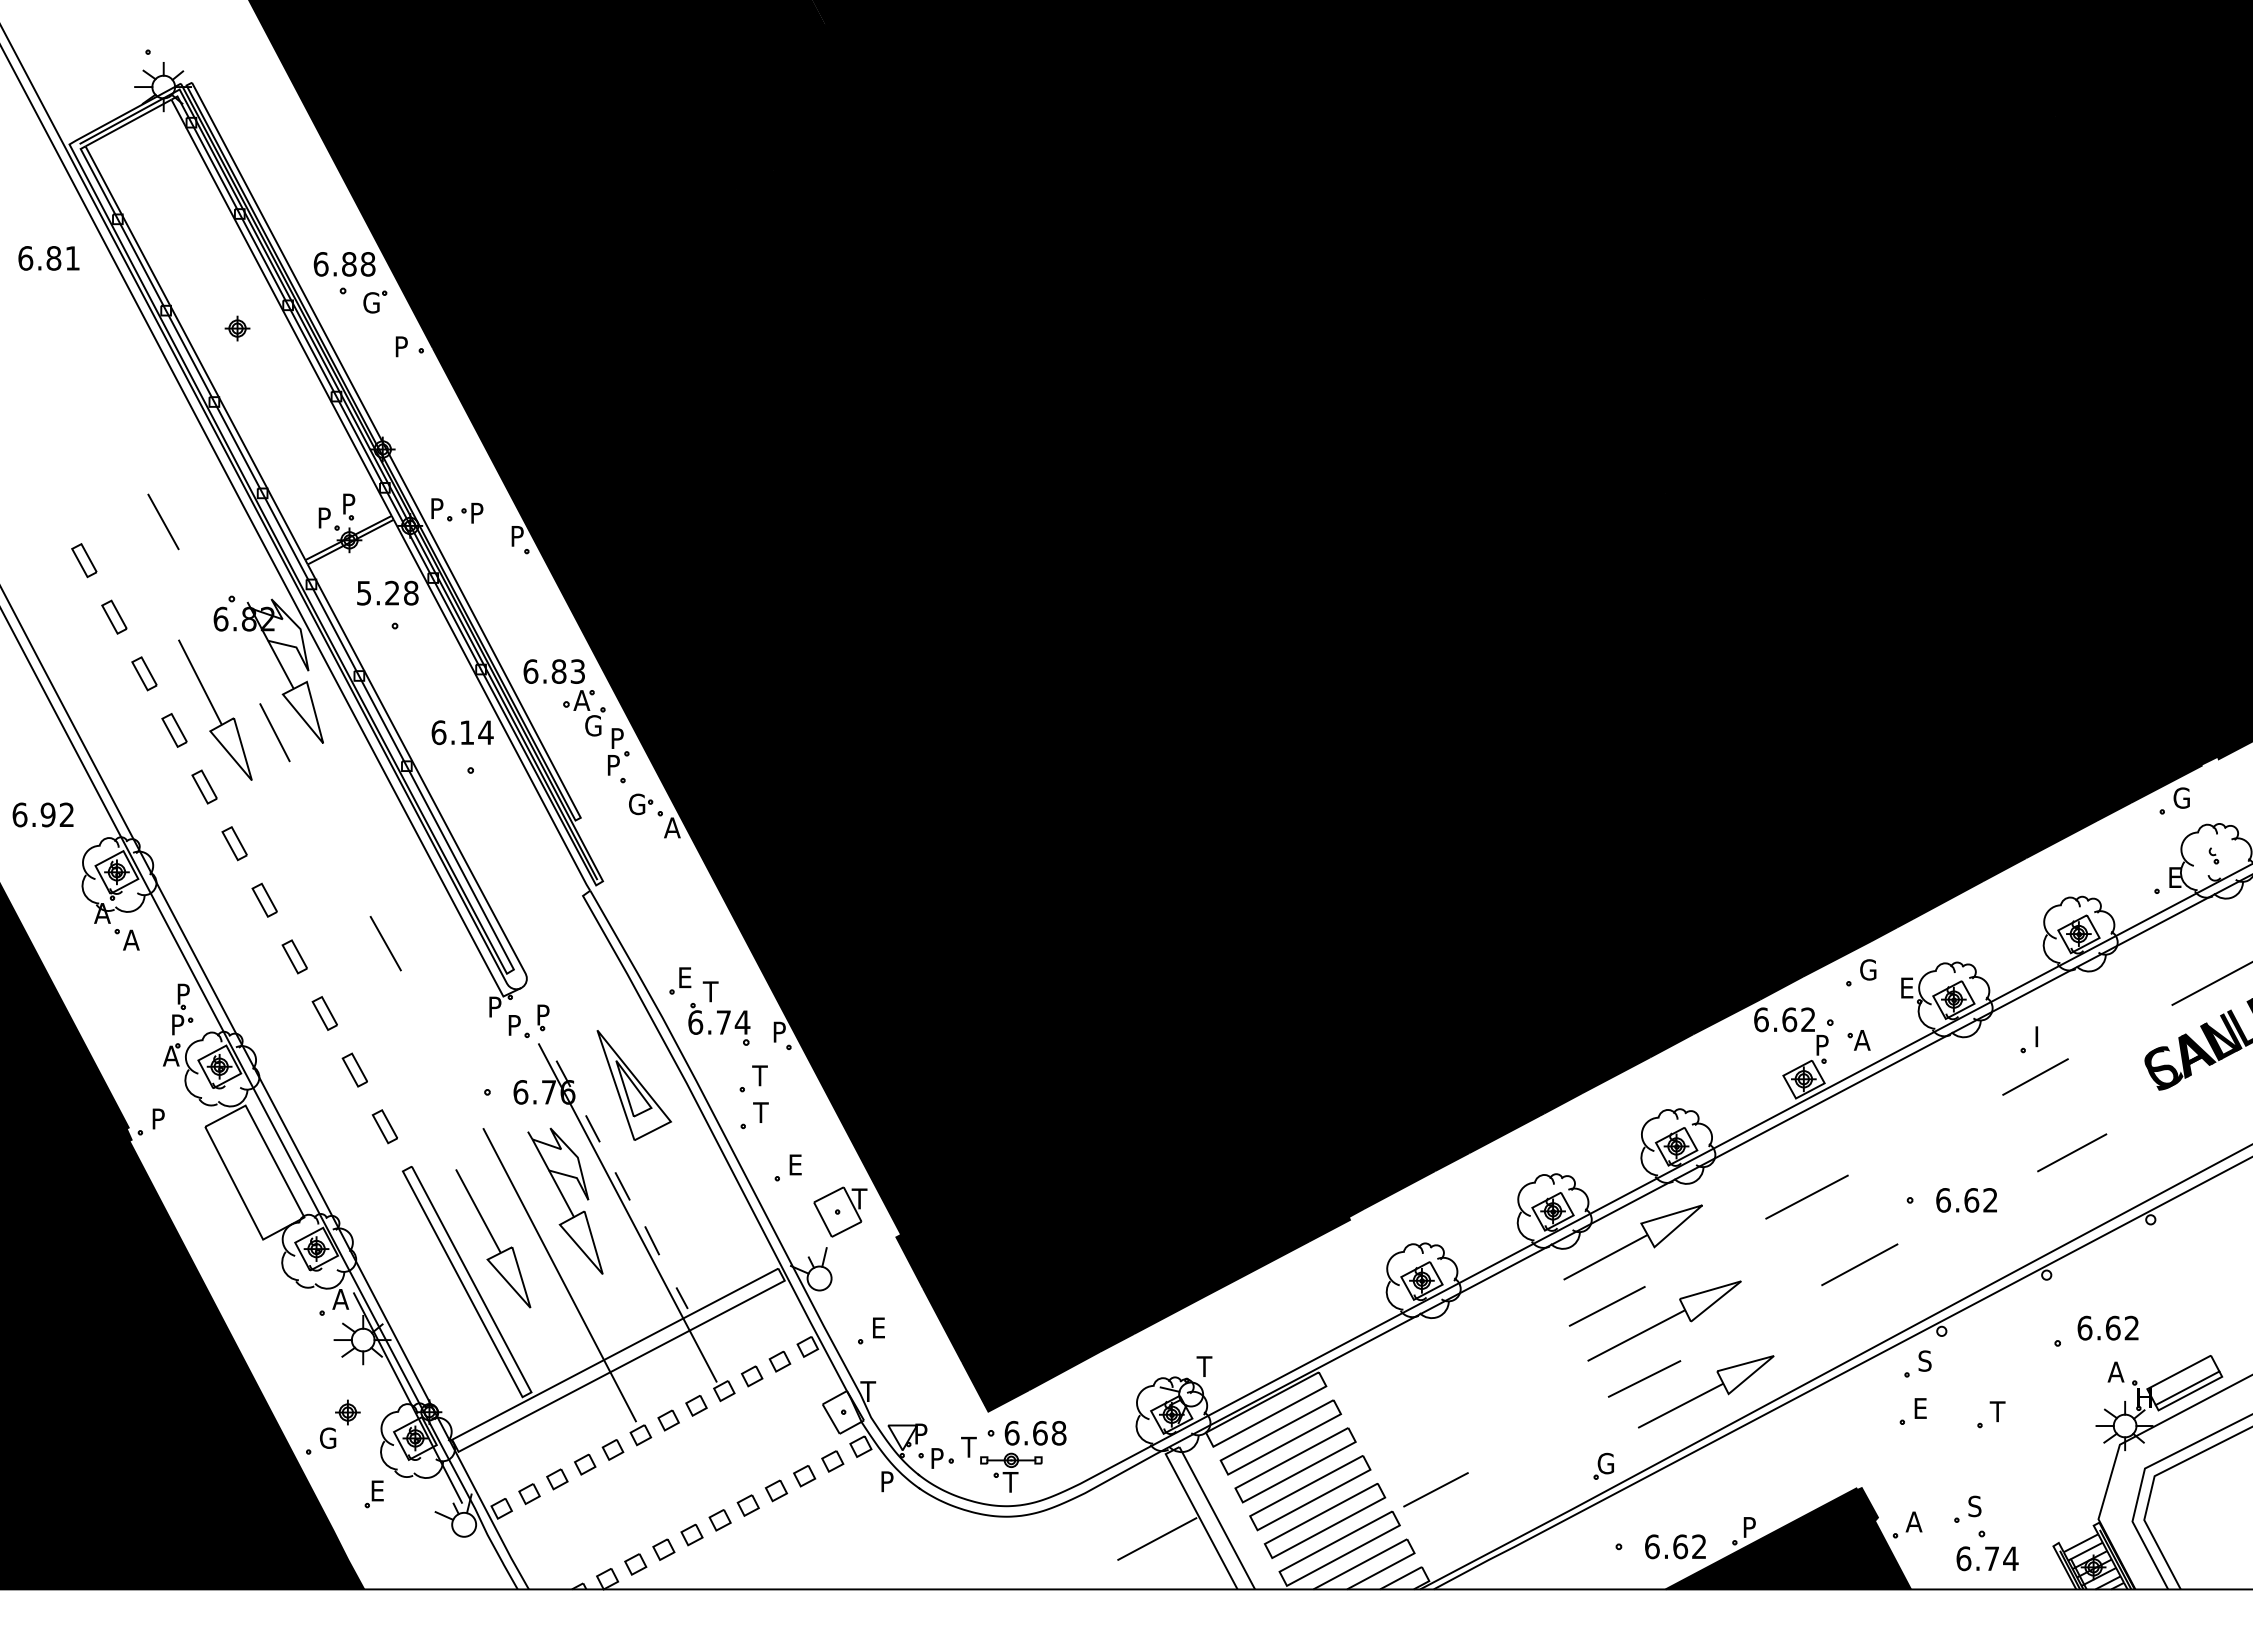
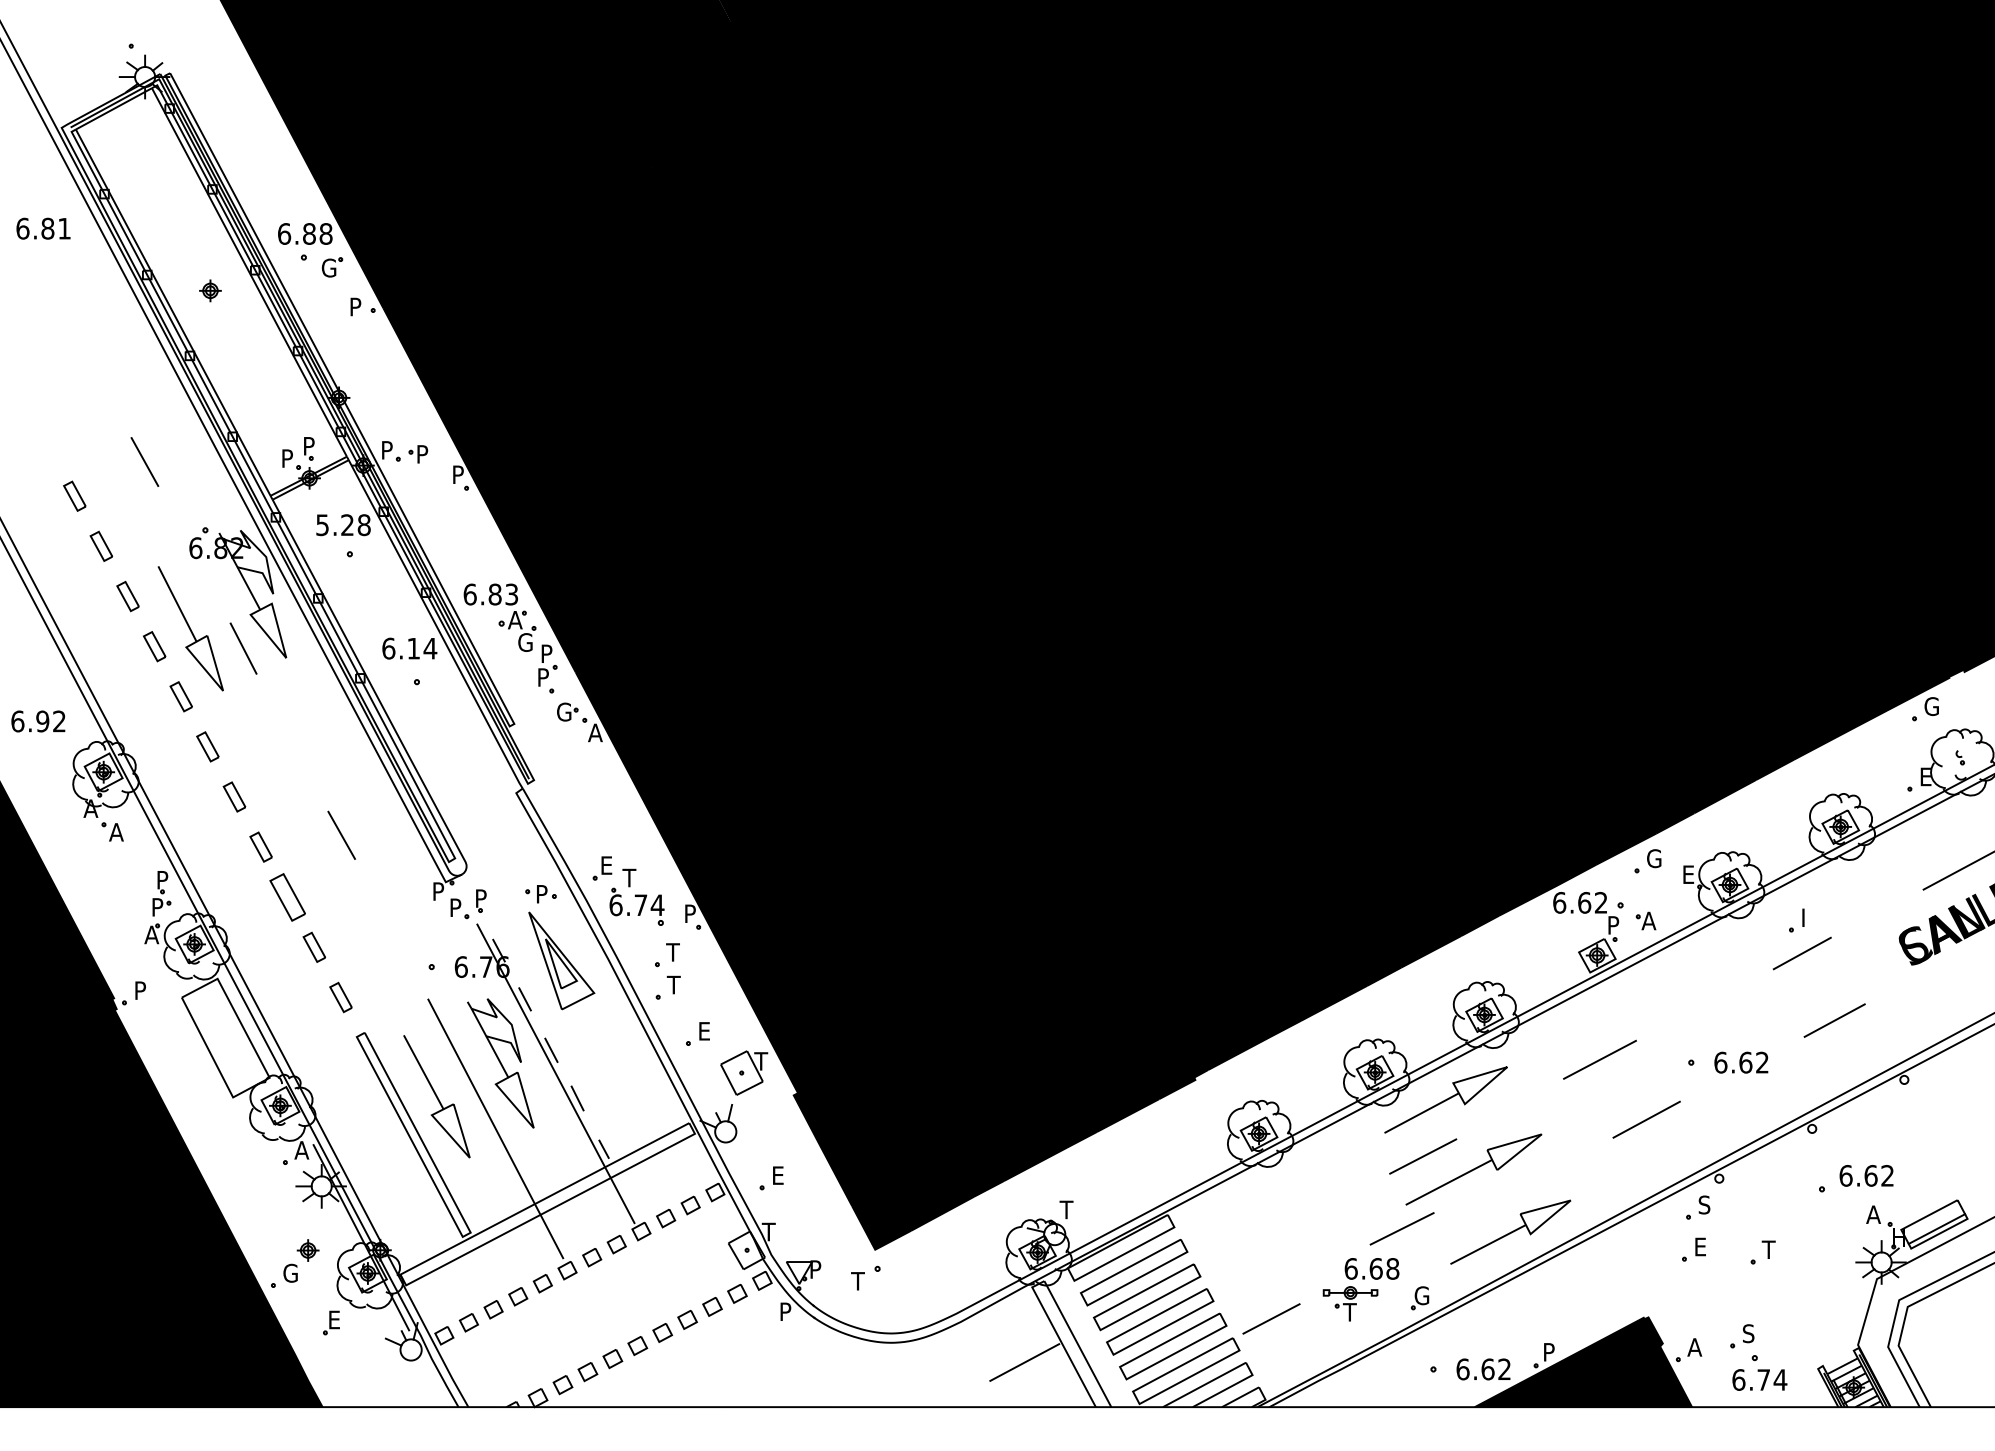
part: (324, 1012) -> (287, 896), size x1.6
line: (1643, 1378) -> (1401, 1228), moved
part: (1022, 1456) -> (1360, 1289), moved
part: (935, 1458) -> (540, 894), moved

